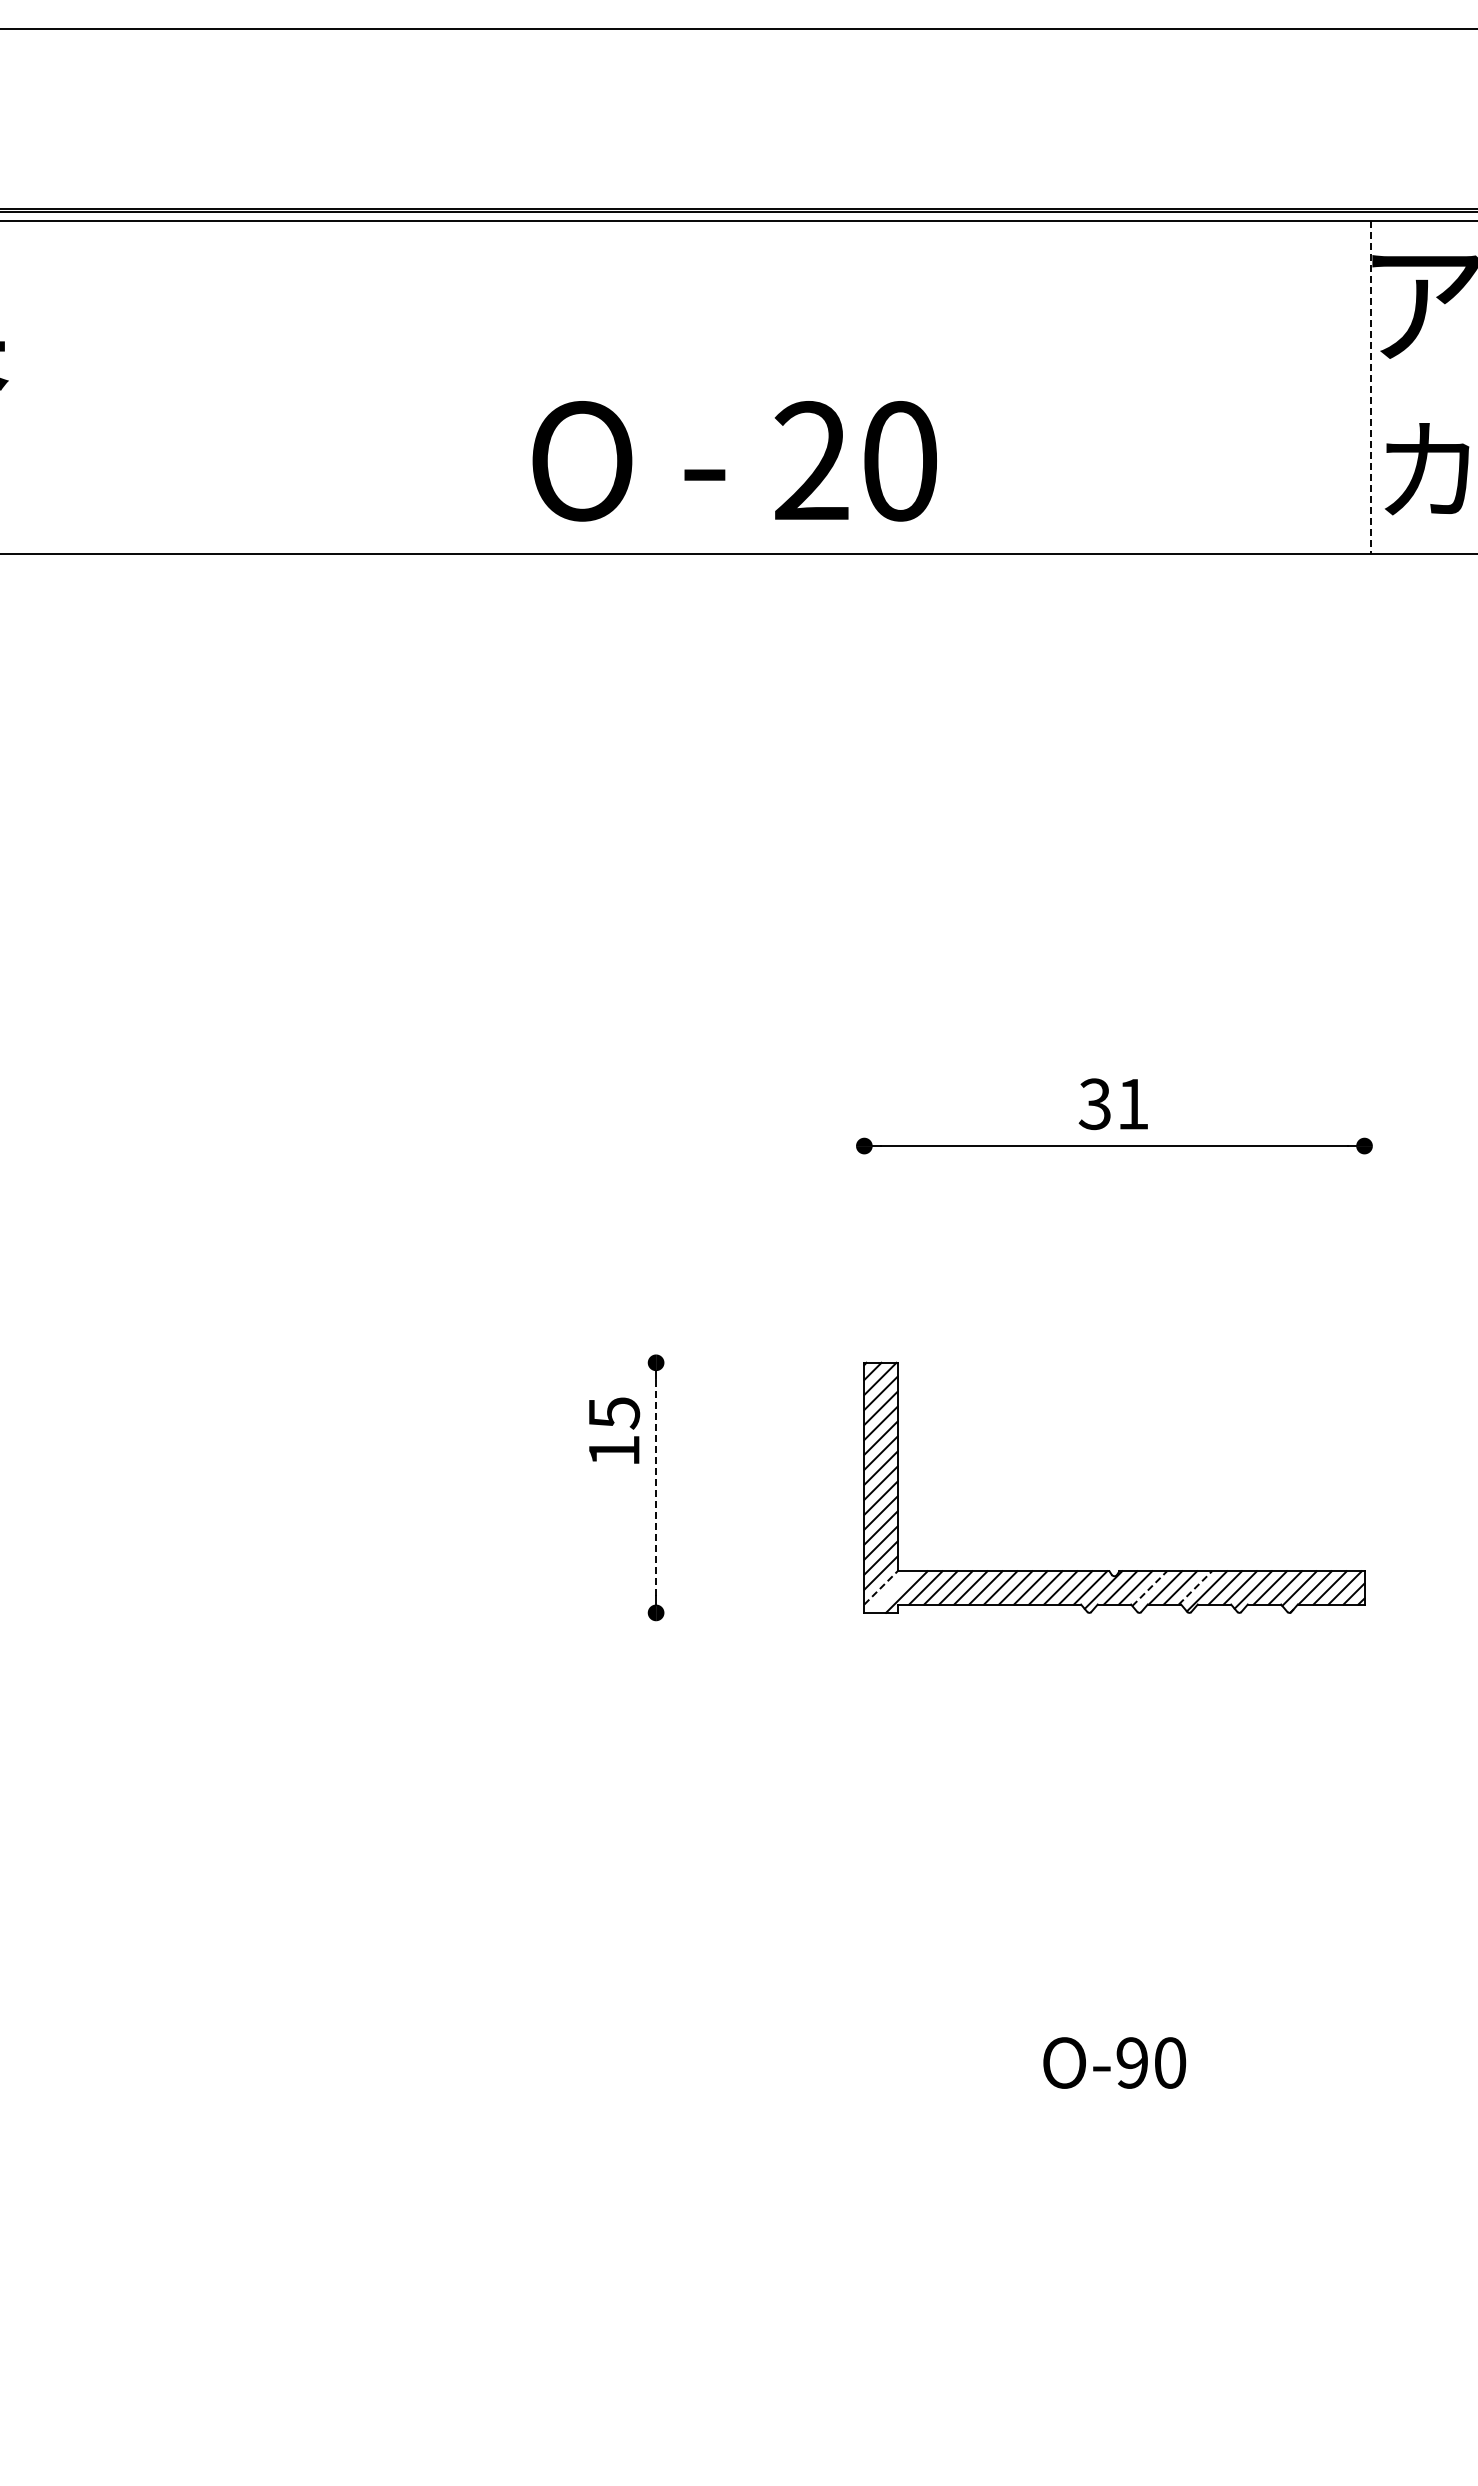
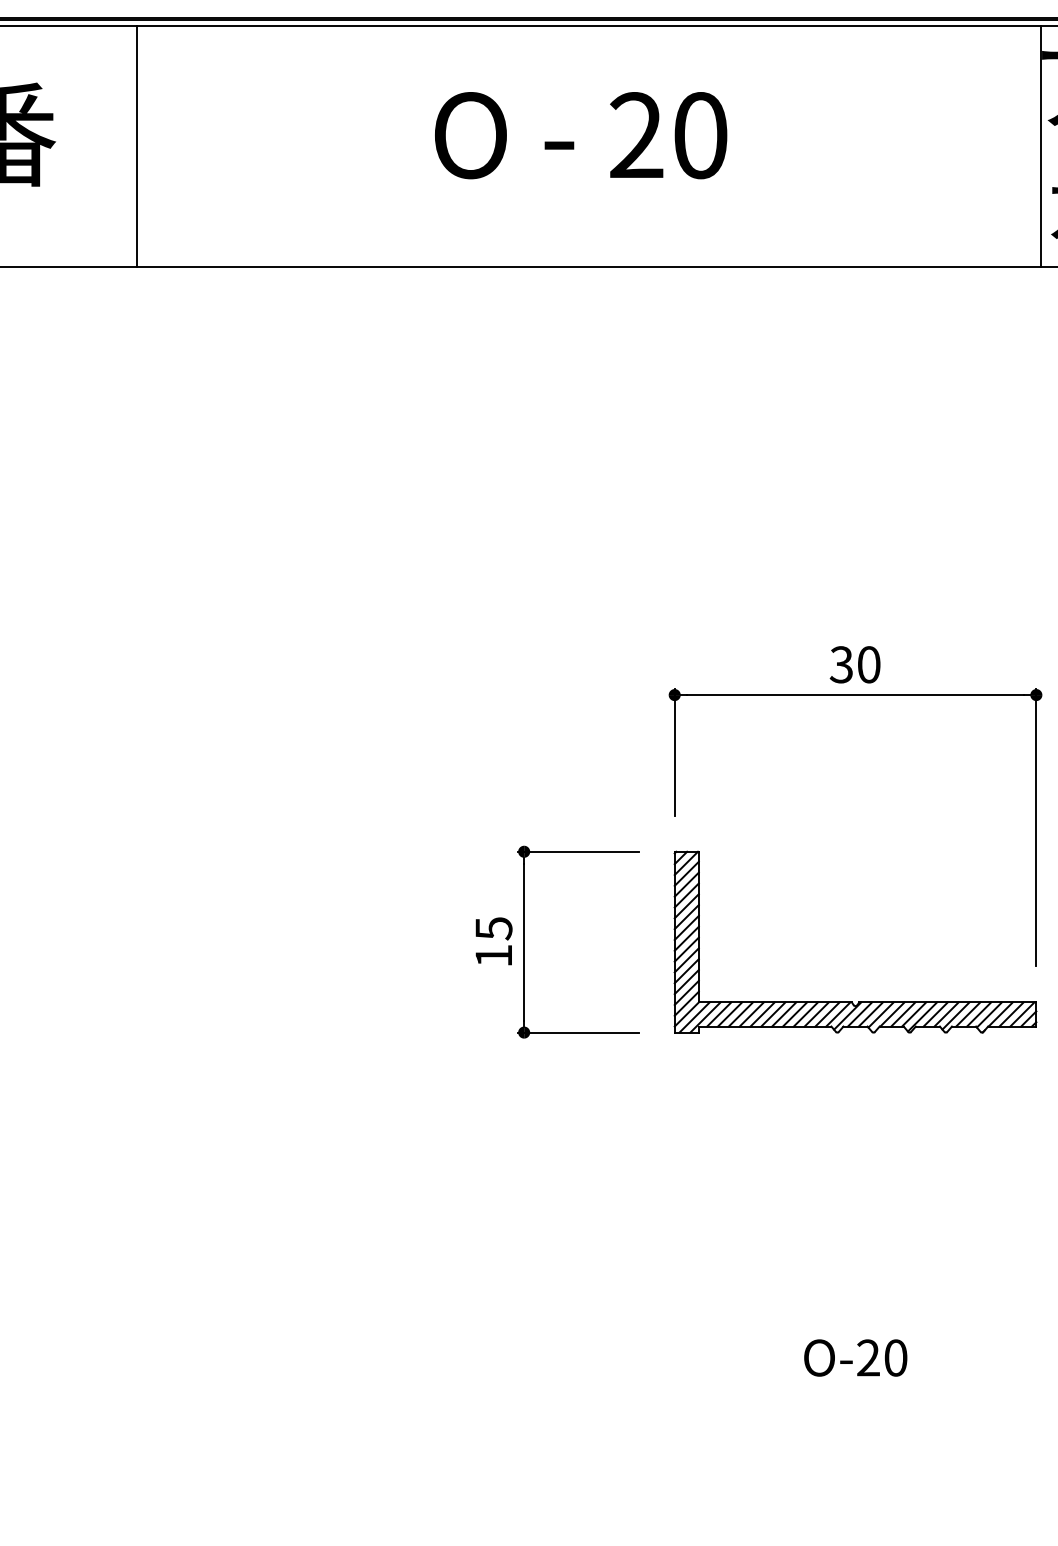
line: (120, 387) -> (136, 146), added
line: (1370, 387) -> (1040, 146), dashed -> solid
text: (734, 461) -> (580, 135), moved
text: (1132, 1104) -> (868, 665), 31 -> 30
line: (864, 1224) -> (674, 751), added
line: (1364, 1329) -> (1036, 827), added
line: (730, 1362) -> (577, 851), added
text: (614, 1430) -> (494, 941), moved
line: (656, 1487) -> (524, 941), dashed -> solid
line: (881, 1587) -> (687, 1014), dashed -> solid
line: (1195, 1587) -> (914, 1014), dashed -> solid
line: (1149, 1588) -> (880, 1014), dashed -> solid
line: (891, 1591) -> (694, 1017), added
line: (730, 1612) -> (577, 1032), added
text: (1132, 2062) -> (868, 1357), O-90 -> O-20

